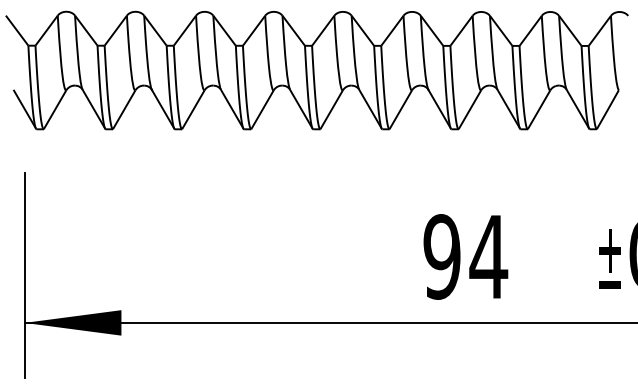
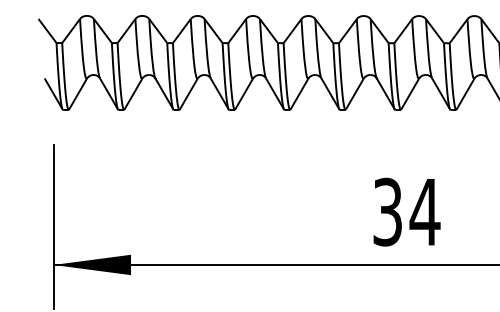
text: (441, 256) -> (387, 211), 94 -> 34

